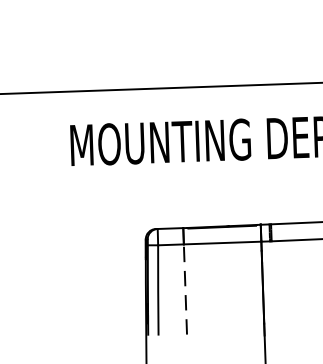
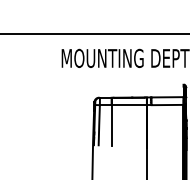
line: (185, 289) -> (111, 125), dashed -> solid

